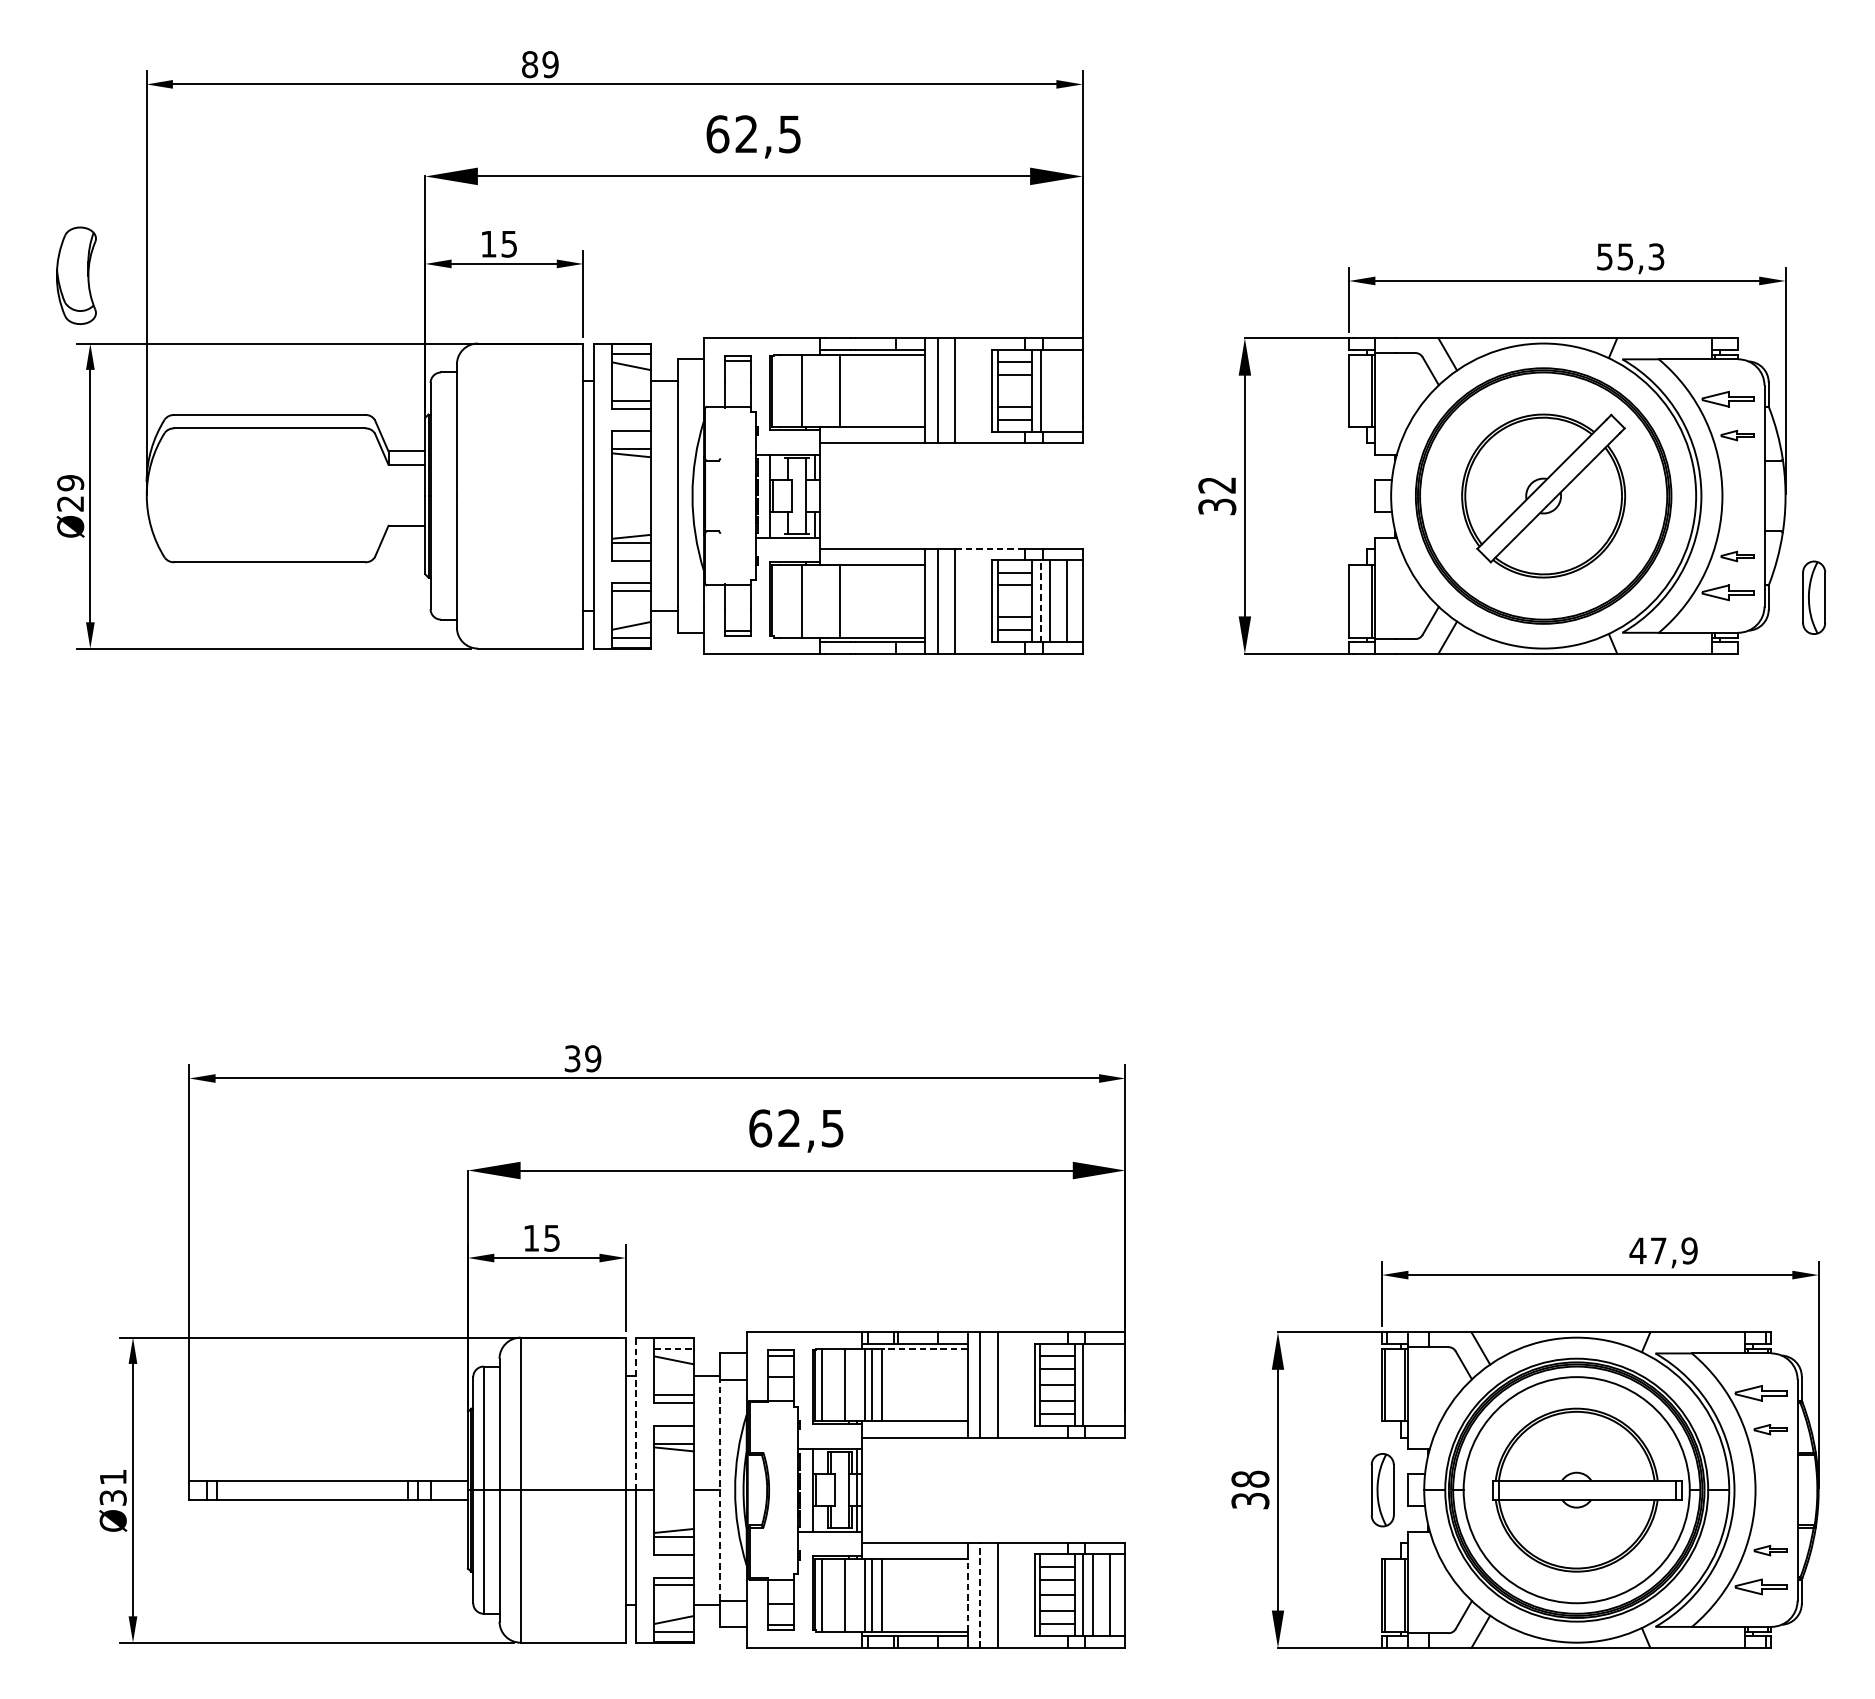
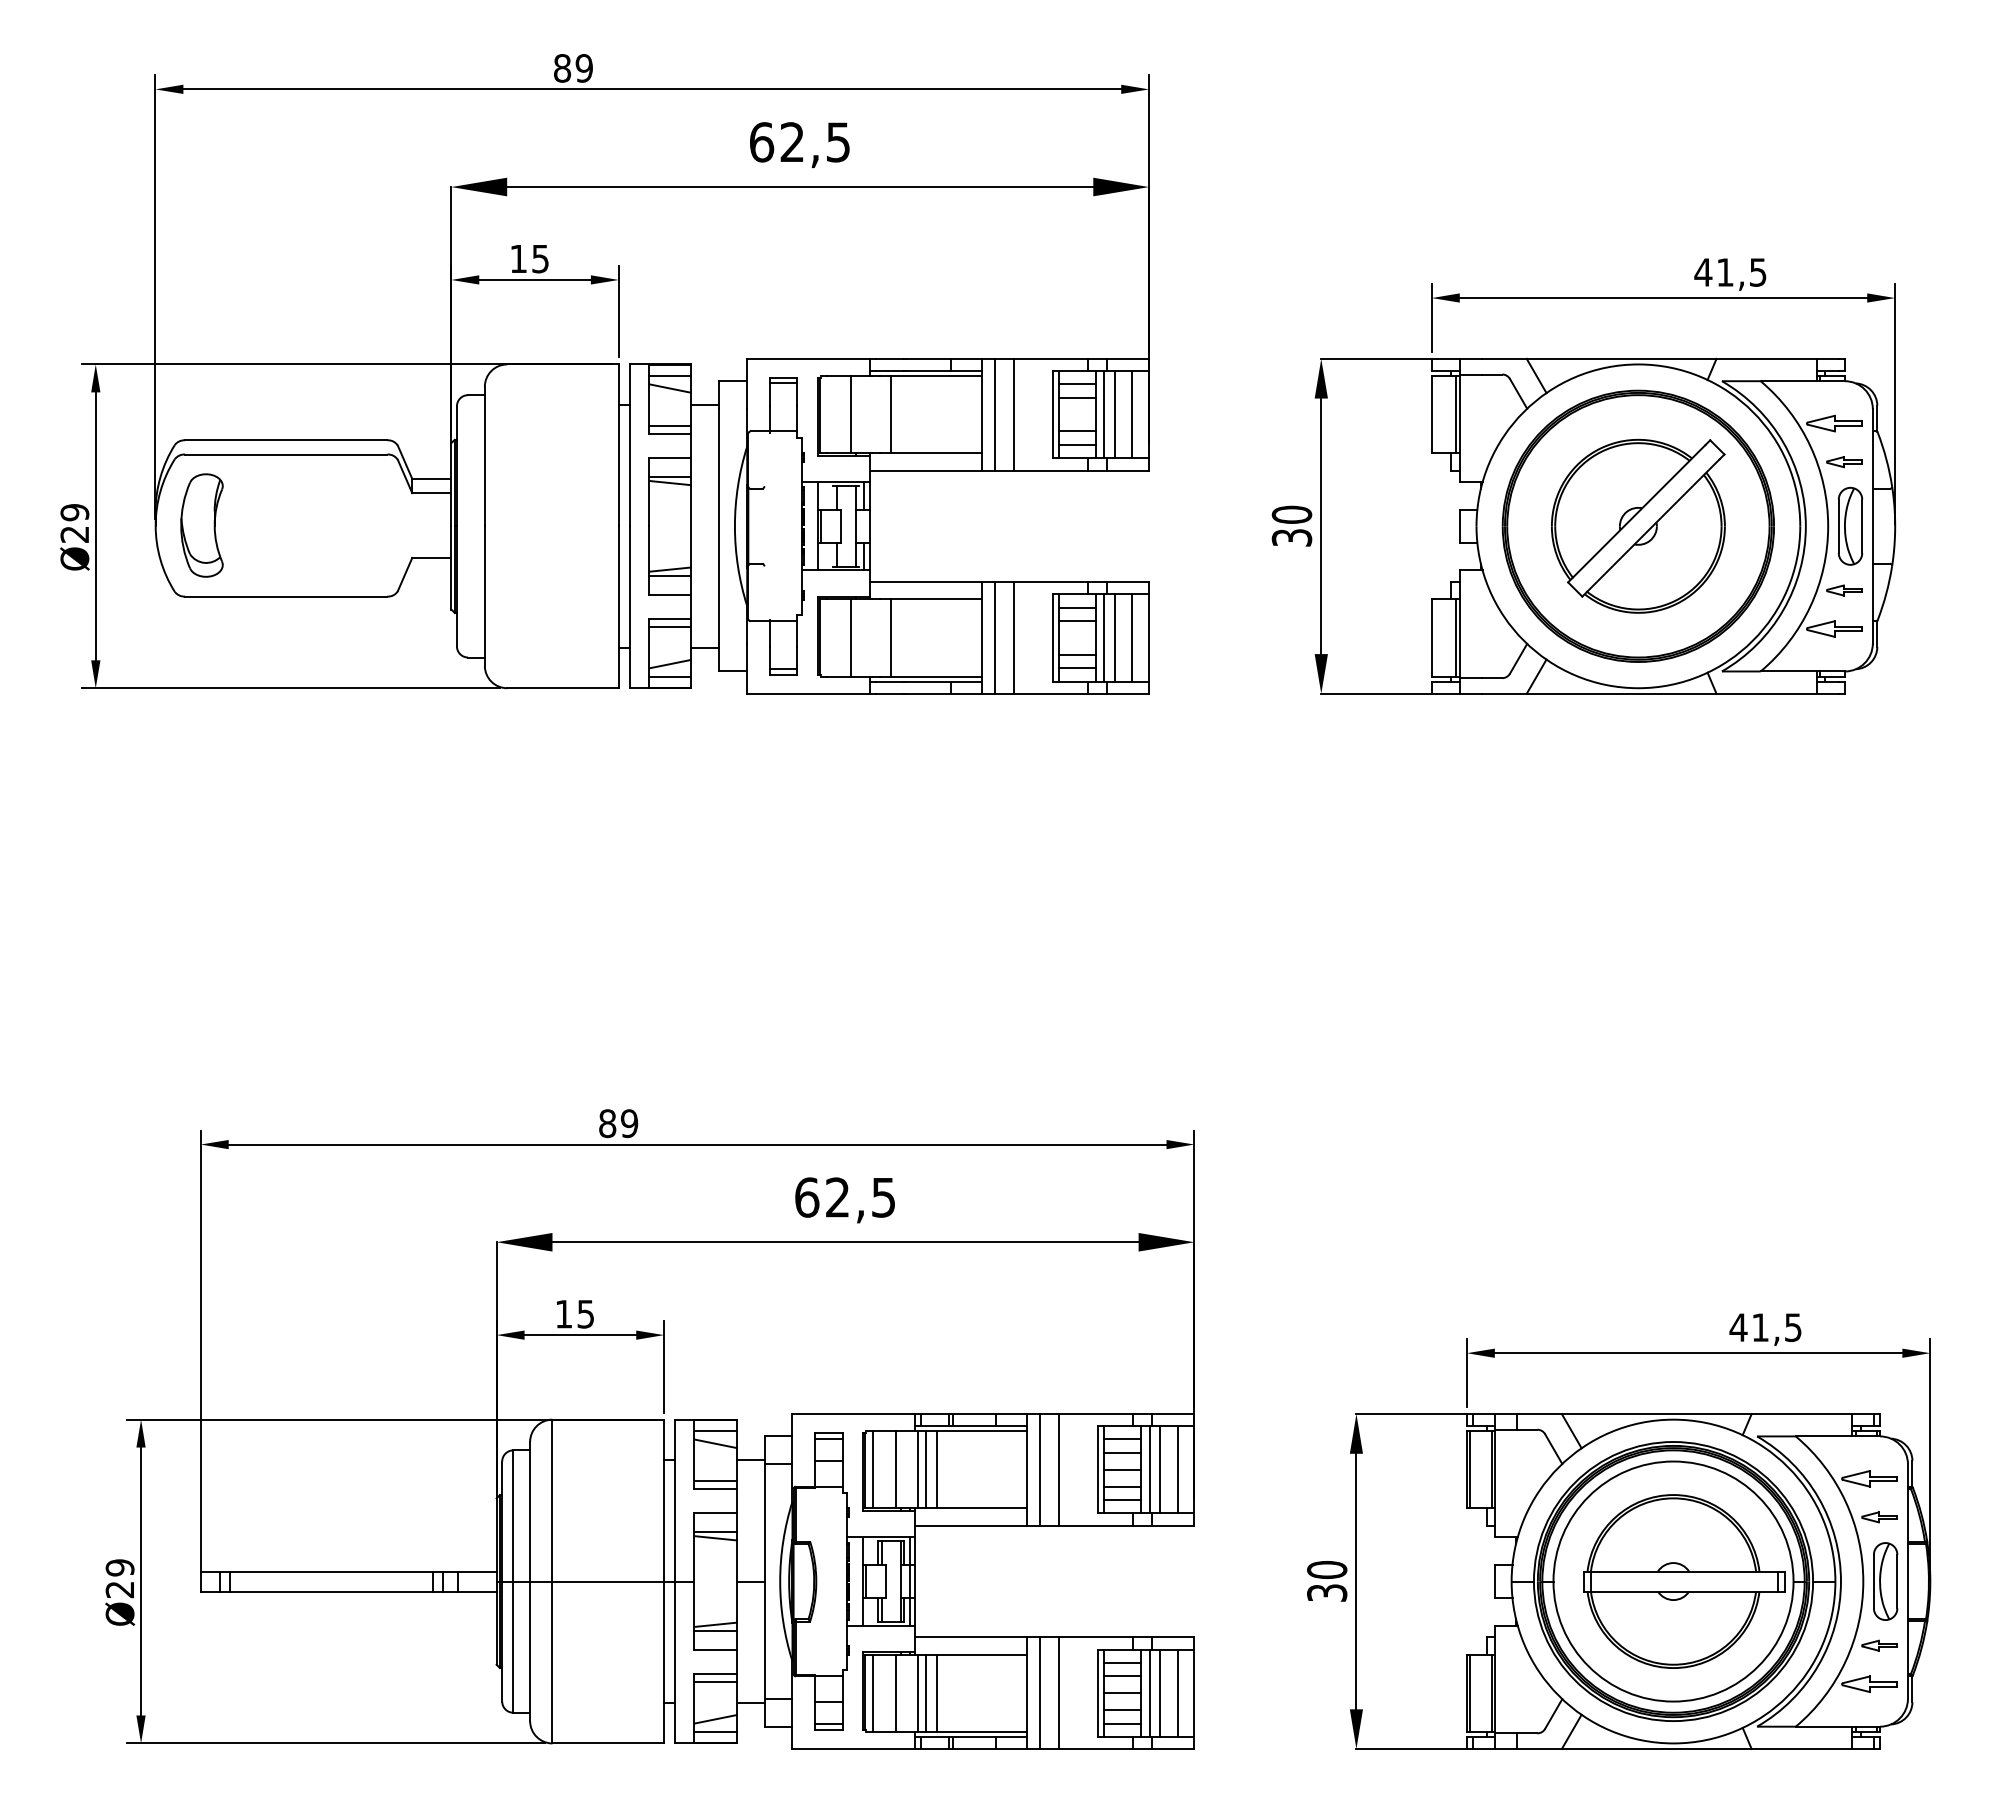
text: (1630, 256) -> (1730, 272), 55,3 -> 41,5
part: (75, 275) -> (201, 525), moved
line: (1050, 390) -> (1114, 414), added
line: (1067, 390) -> (1132, 414), added
text: (1216, 484) -> (1291, 514), 32 -> 30
line: (989, 548) -> (1050, 582), dashed -> solid
part: (1814, 597) -> (1850, 525), moved
line: (1040, 600) -> (1104, 637), dashed -> solid
text: (572, 1058) -> (607, 1123), 39 -> 89
text: (1673, 1250) -> (1776, 1327), 47,9 -> 41,5
line: (674, 1348) -> (715, 1431), dashed -> solid
line: (924, 1348) -> (981, 1431), dashed -> solid
line: (1092, 1384) -> (1159, 1469), added
line: (1109, 1384) -> (1177, 1469), added
line: (636, 1413) -> (675, 1500), dashed -> solid
text: (1250, 1479) -> (1327, 1570), 38 -> 30
text: (112, 1487) -> (119, 1578), Ø31 -> Ø29
line: (720, 1490) -> (764, 1581), dashed -> solid
part: (1382, 1490) -> (1885, 1581), moved
line: (967, 1595) -> (1026, 1693), dashed -> solid
line: (980, 1595) -> (1040, 1693), dashed -> solid

